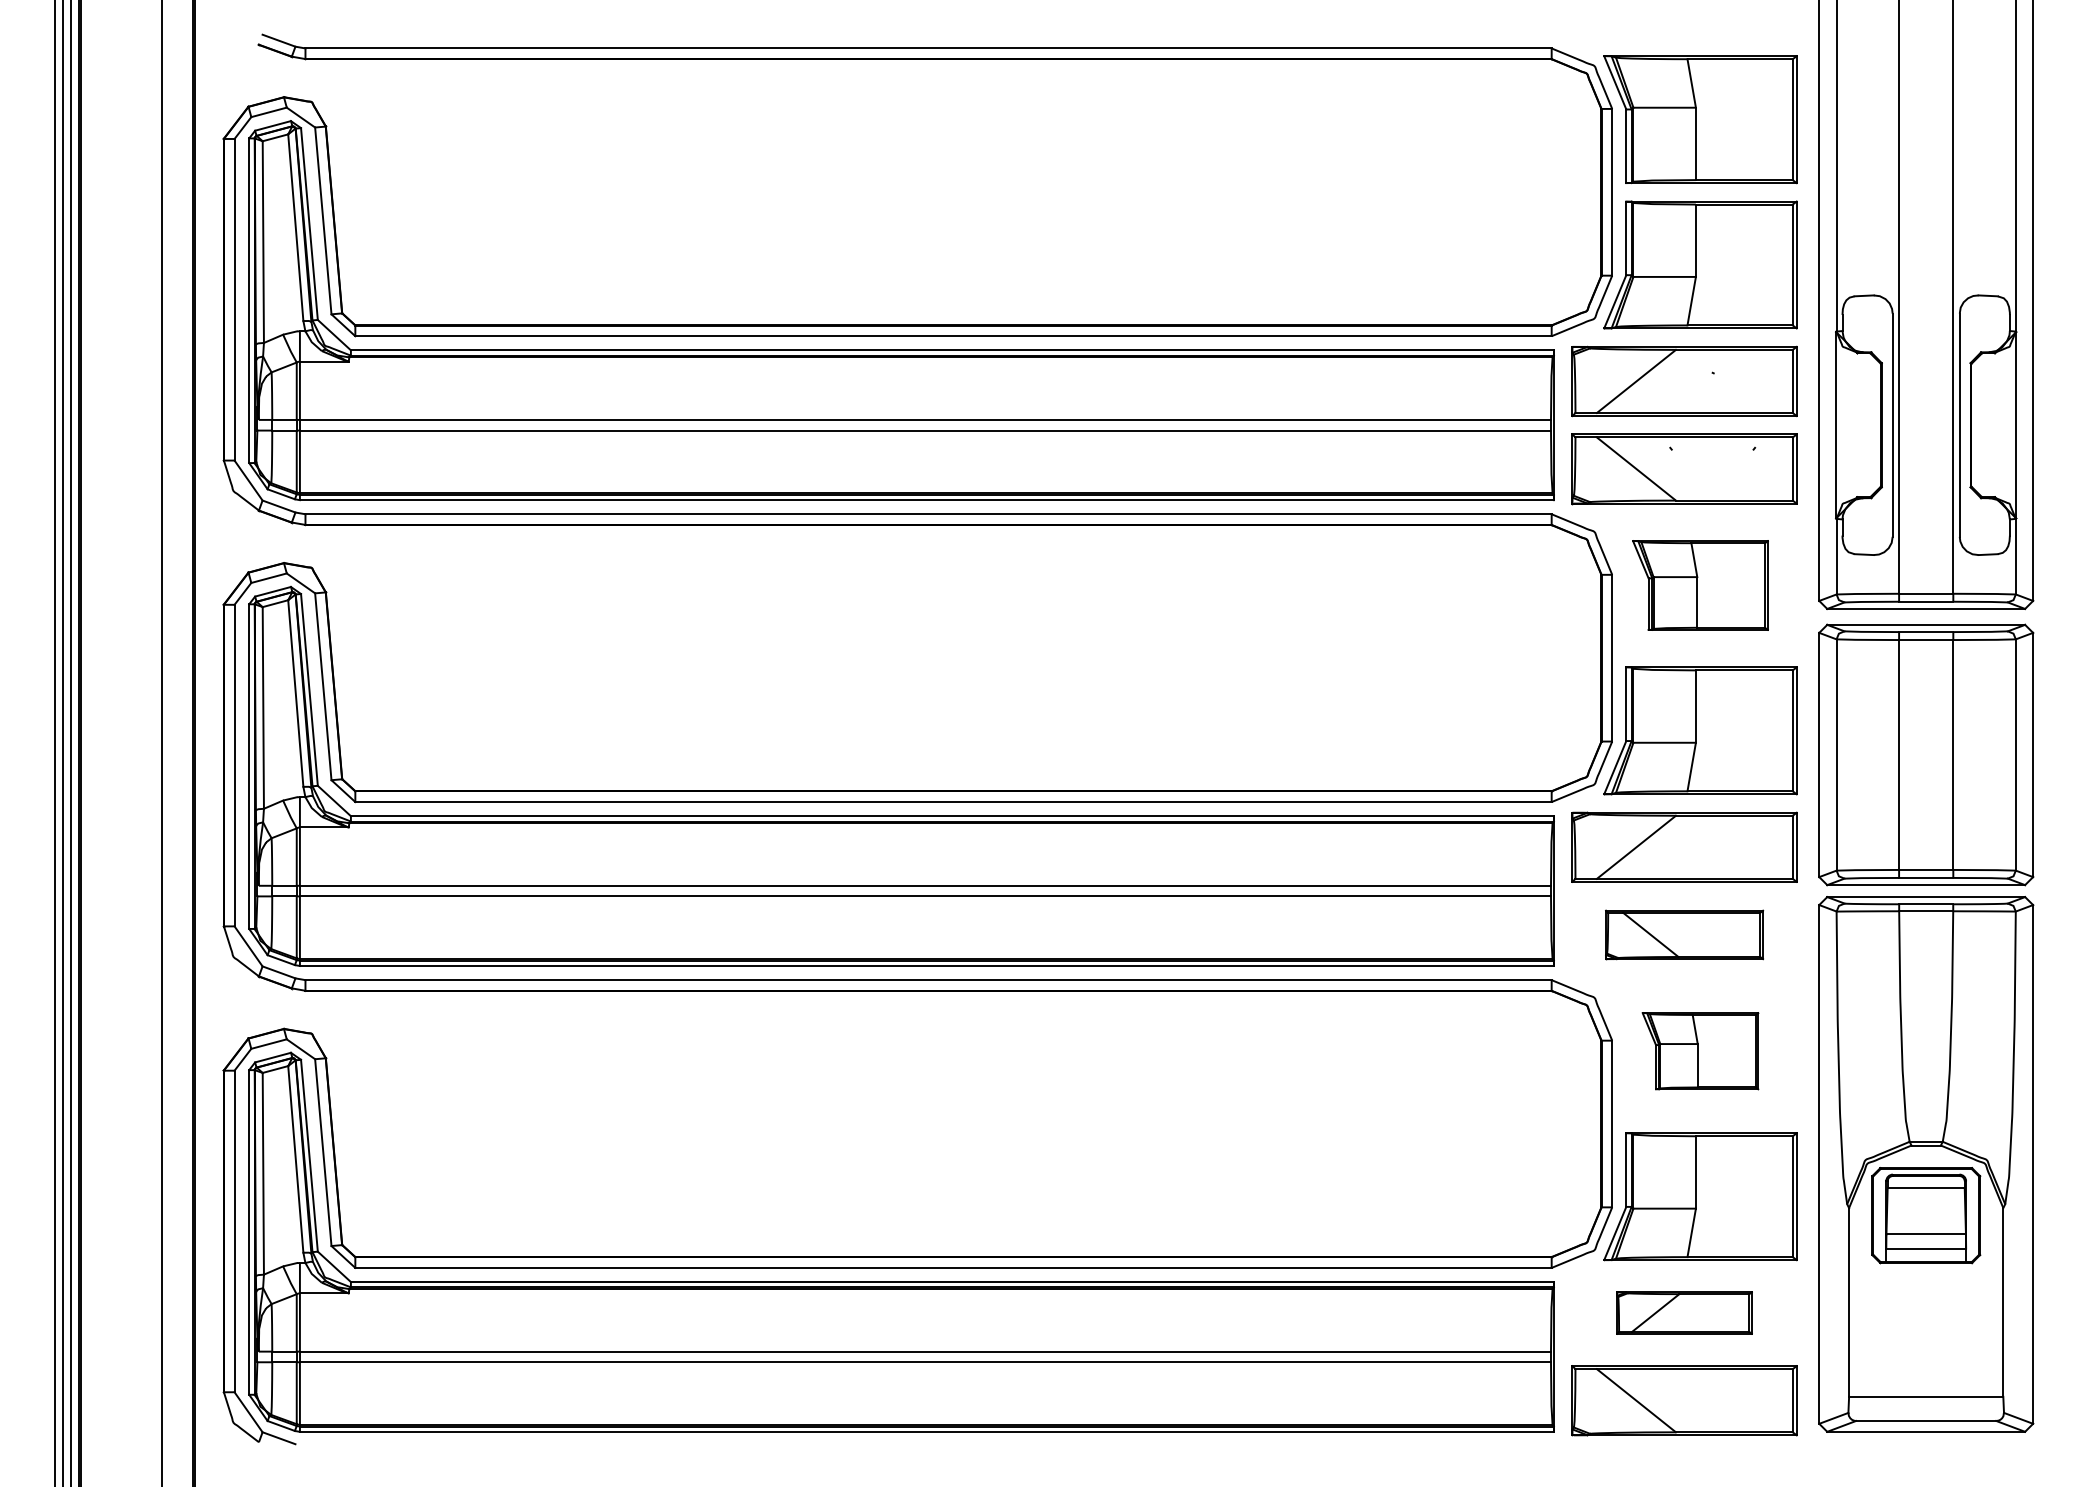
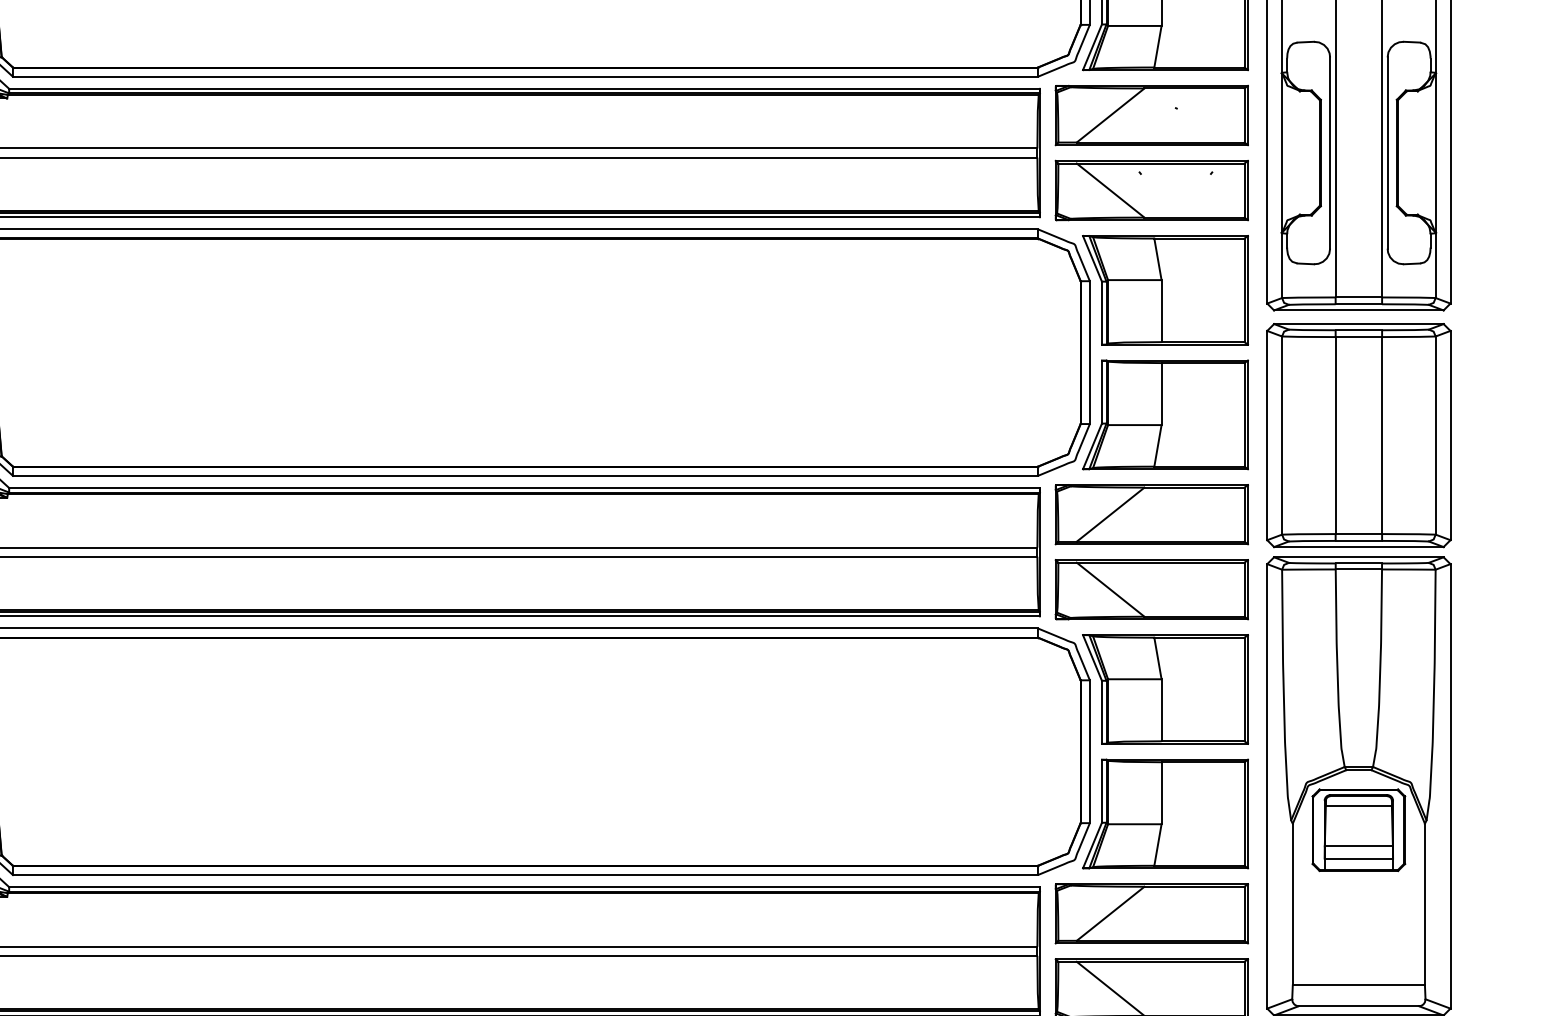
part: (1700, 585) -> (1165, 290), size x1.43
part: (1684, 934) -> (1151, 589), size x1.43
part: (1700, 1050) -> (1165, 688), size x1.67
part: (1684, 1312) -> (1151, 913), size x1.67

